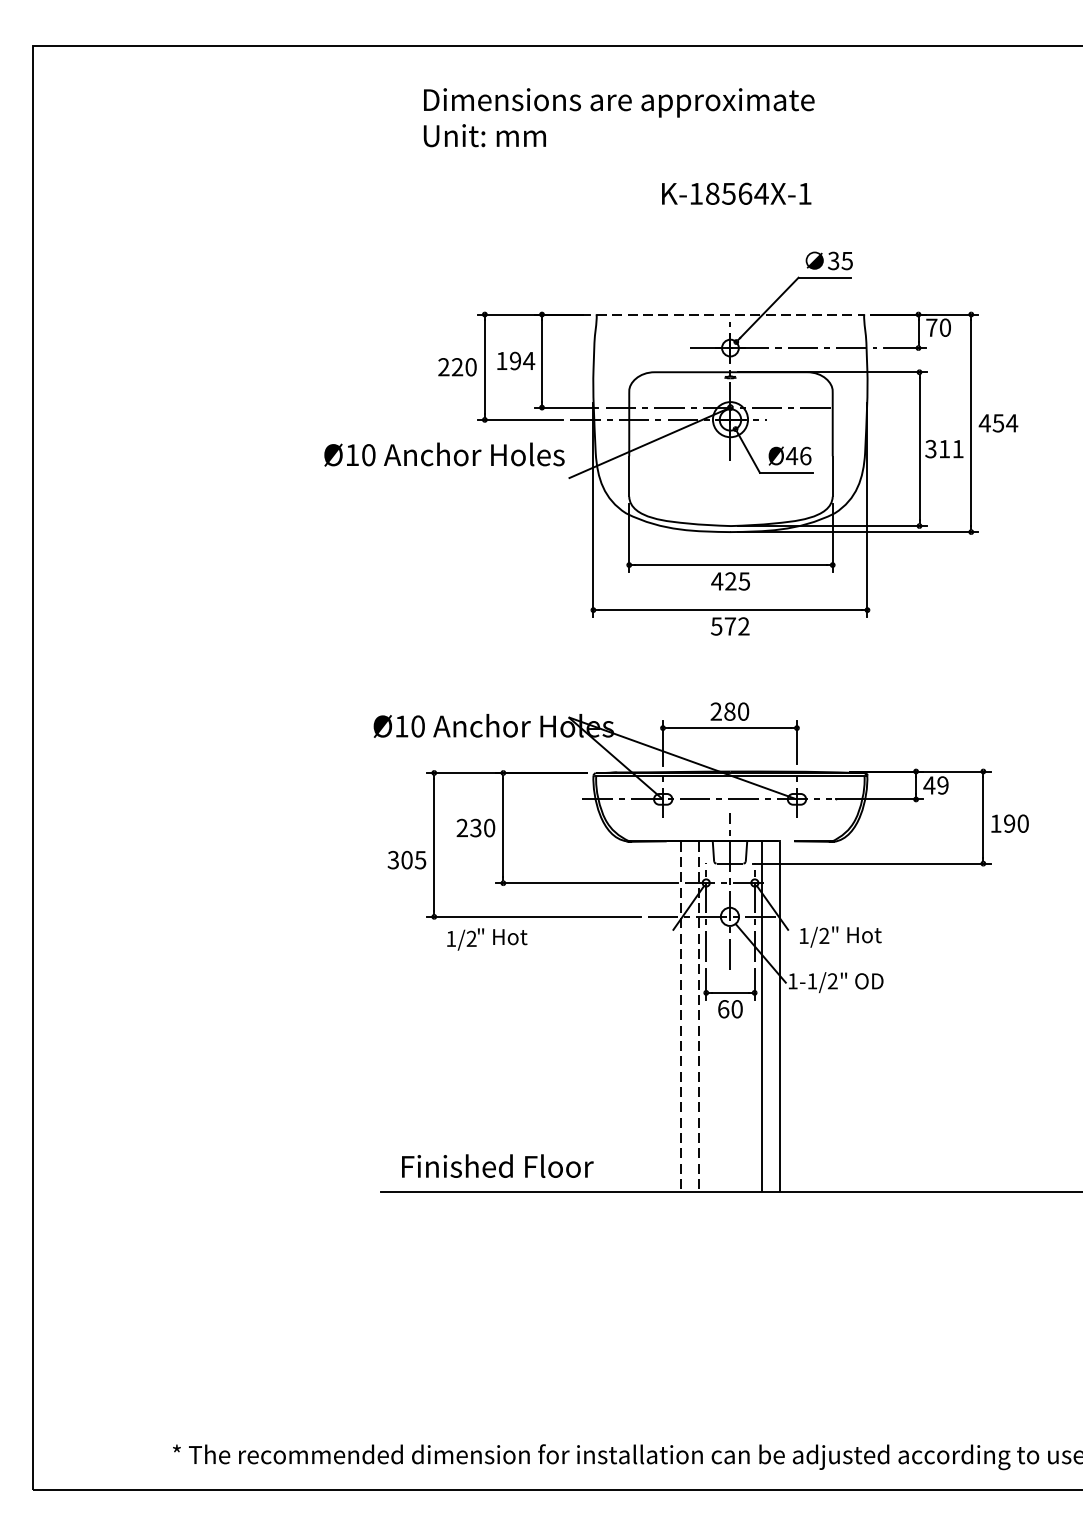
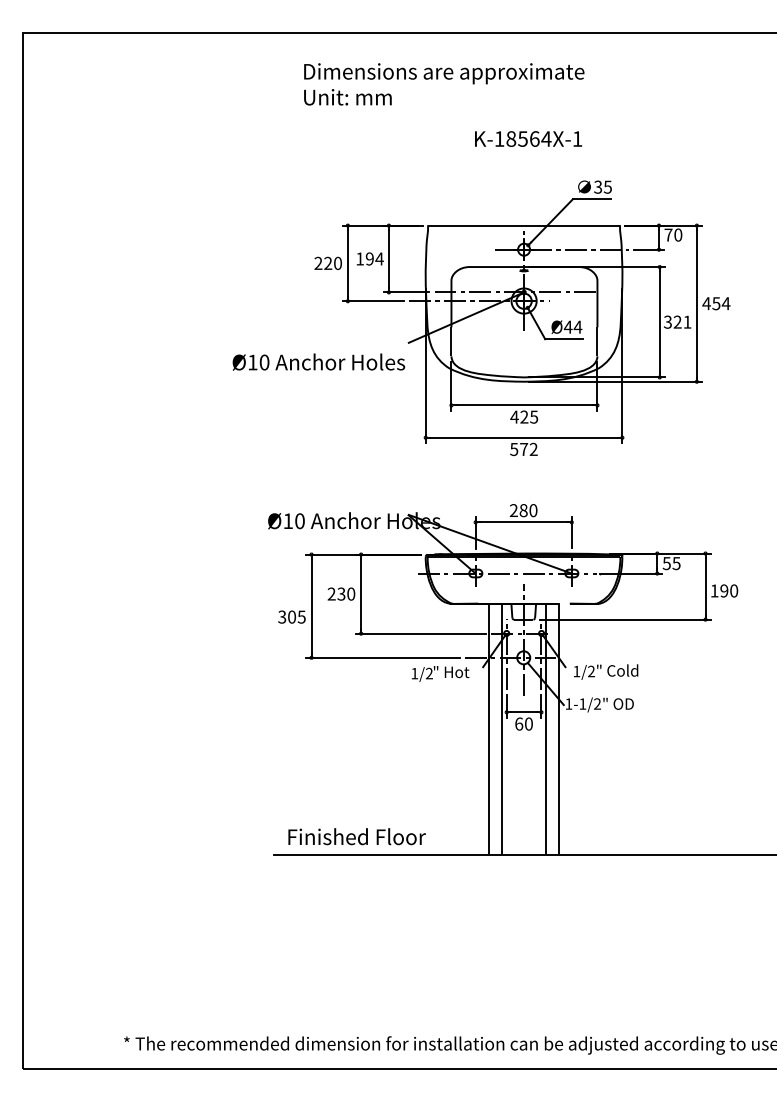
line: (731, 314) -> (524, 225), dashed -> solid
text: (944, 448) -> (677, 321), 311 -> 321
text: (443, 453) -> (318, 361), moved
text: (804, 455) -> (577, 326), Ø46 -> Ø44
text: (935, 785) -> (671, 563), 49 -> 55
text: (867, 934) -> (622, 670), " Hot -> " Cold
text: (487, 938) -> (440, 673), moved
line: (680, 1016) -> (488, 729), dashed -> solid
line: (698, 1016) -> (501, 729), dashed -> solid

